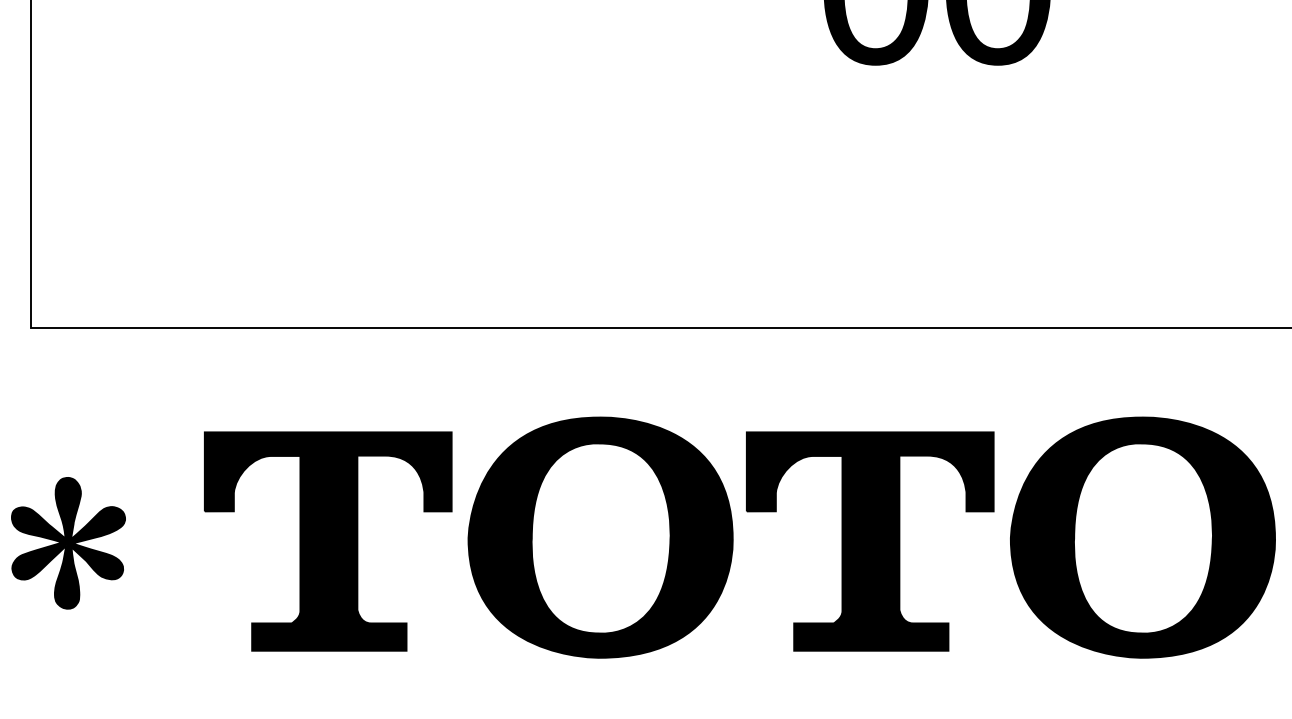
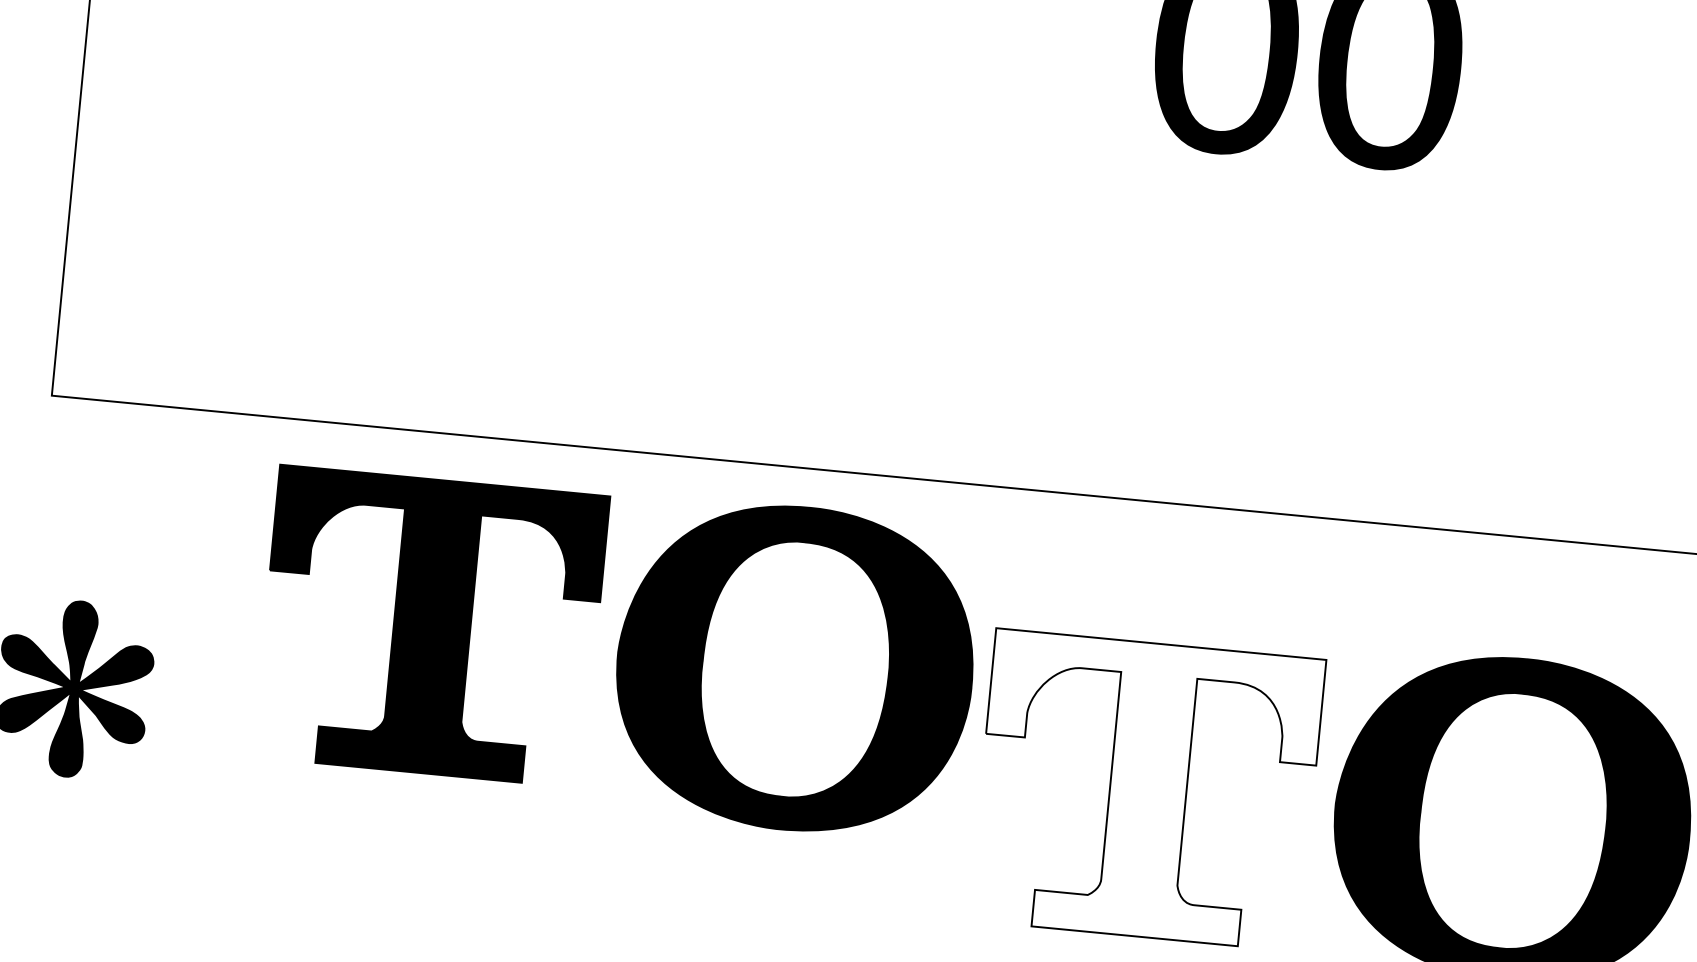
part: (600, 537) -> (794, 668), moved
part: (328, 541) -> (431, 626), moved
fill: (869, 541) -> (1146, 789), removed

